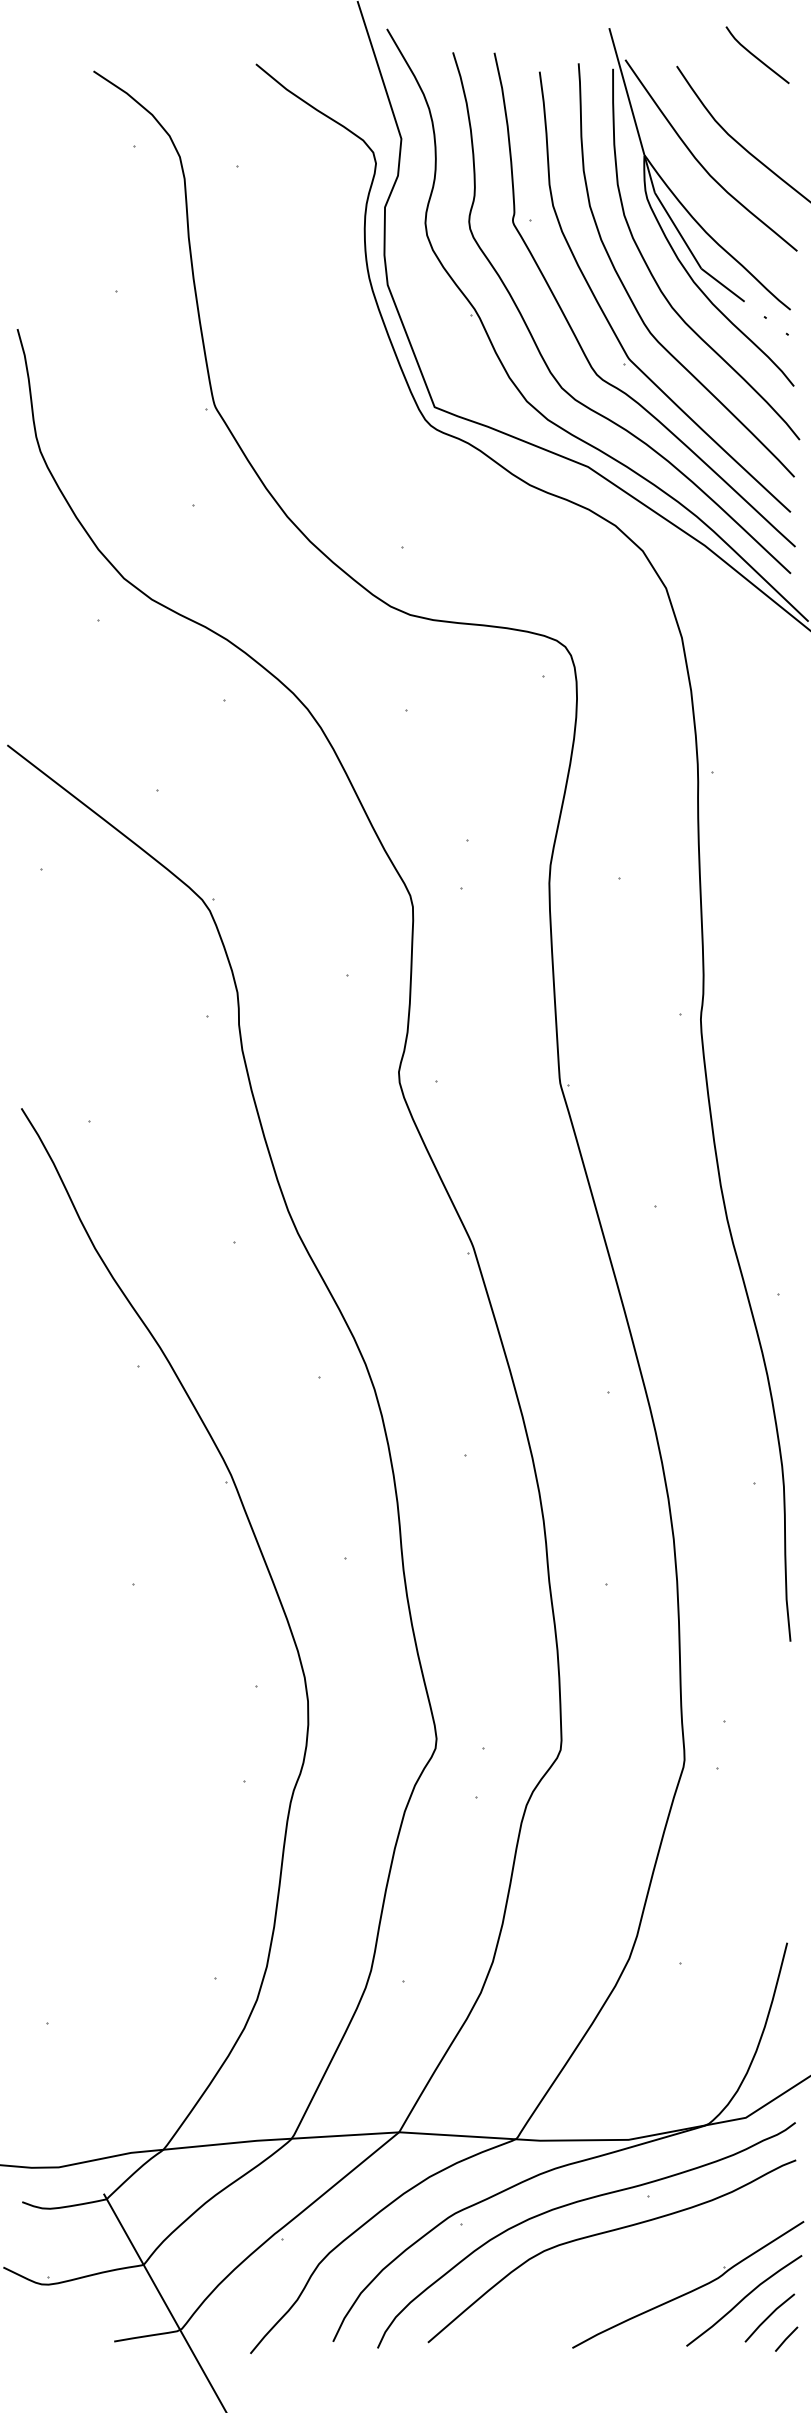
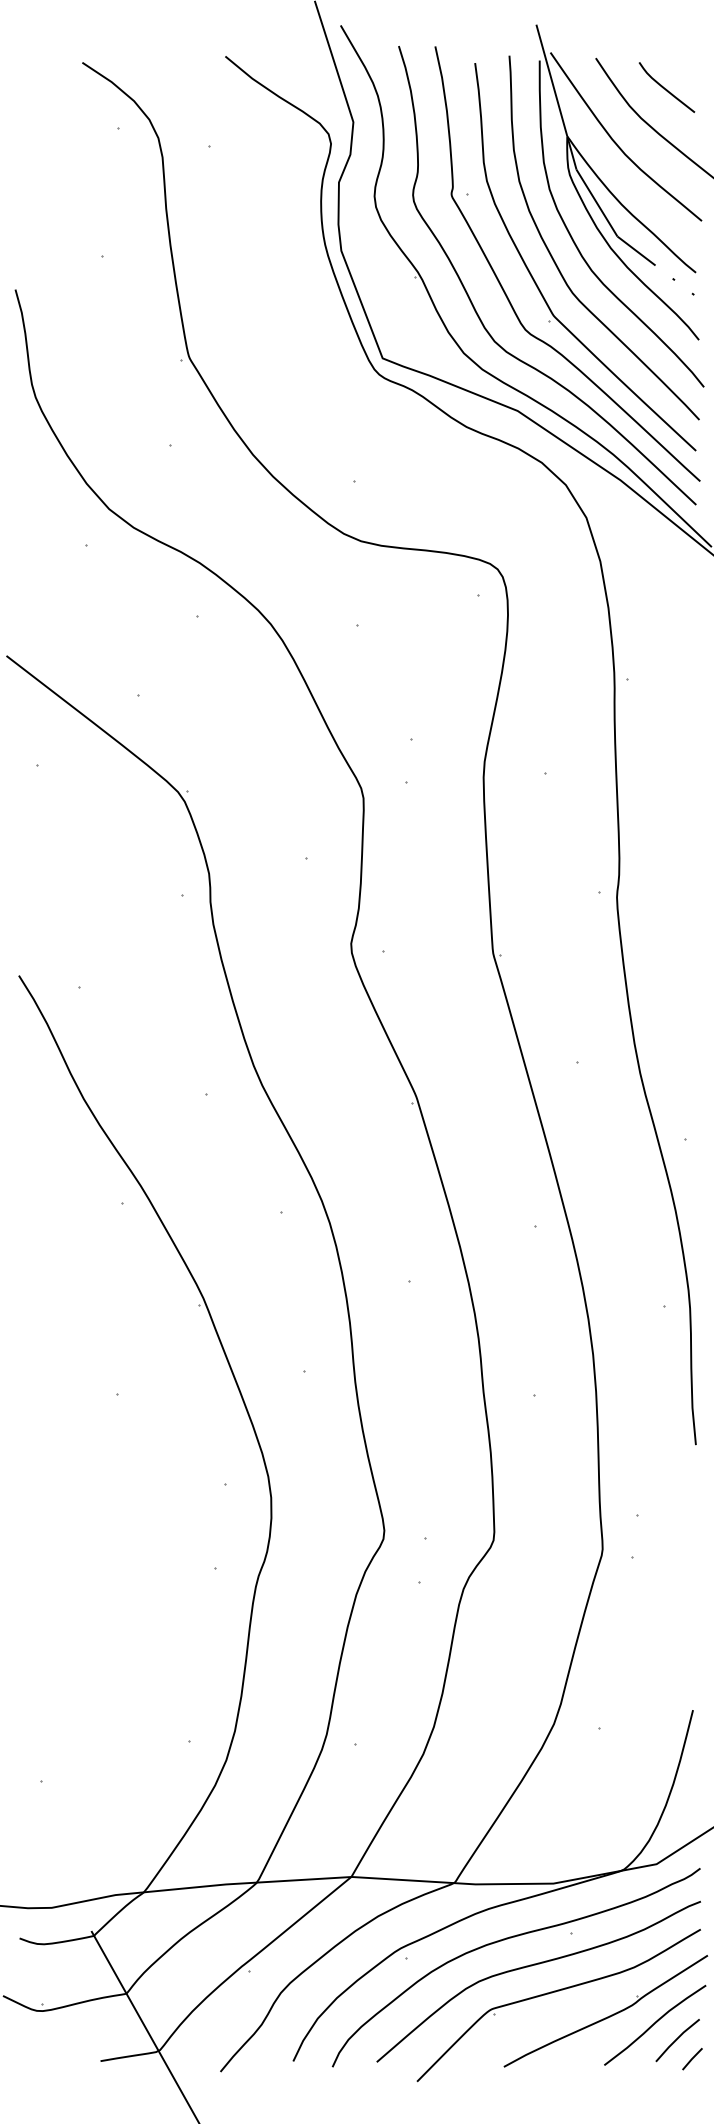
curve: (757, 56) -> (666, 88), moved
part: (630, 2263) -> (555, 1992), added

